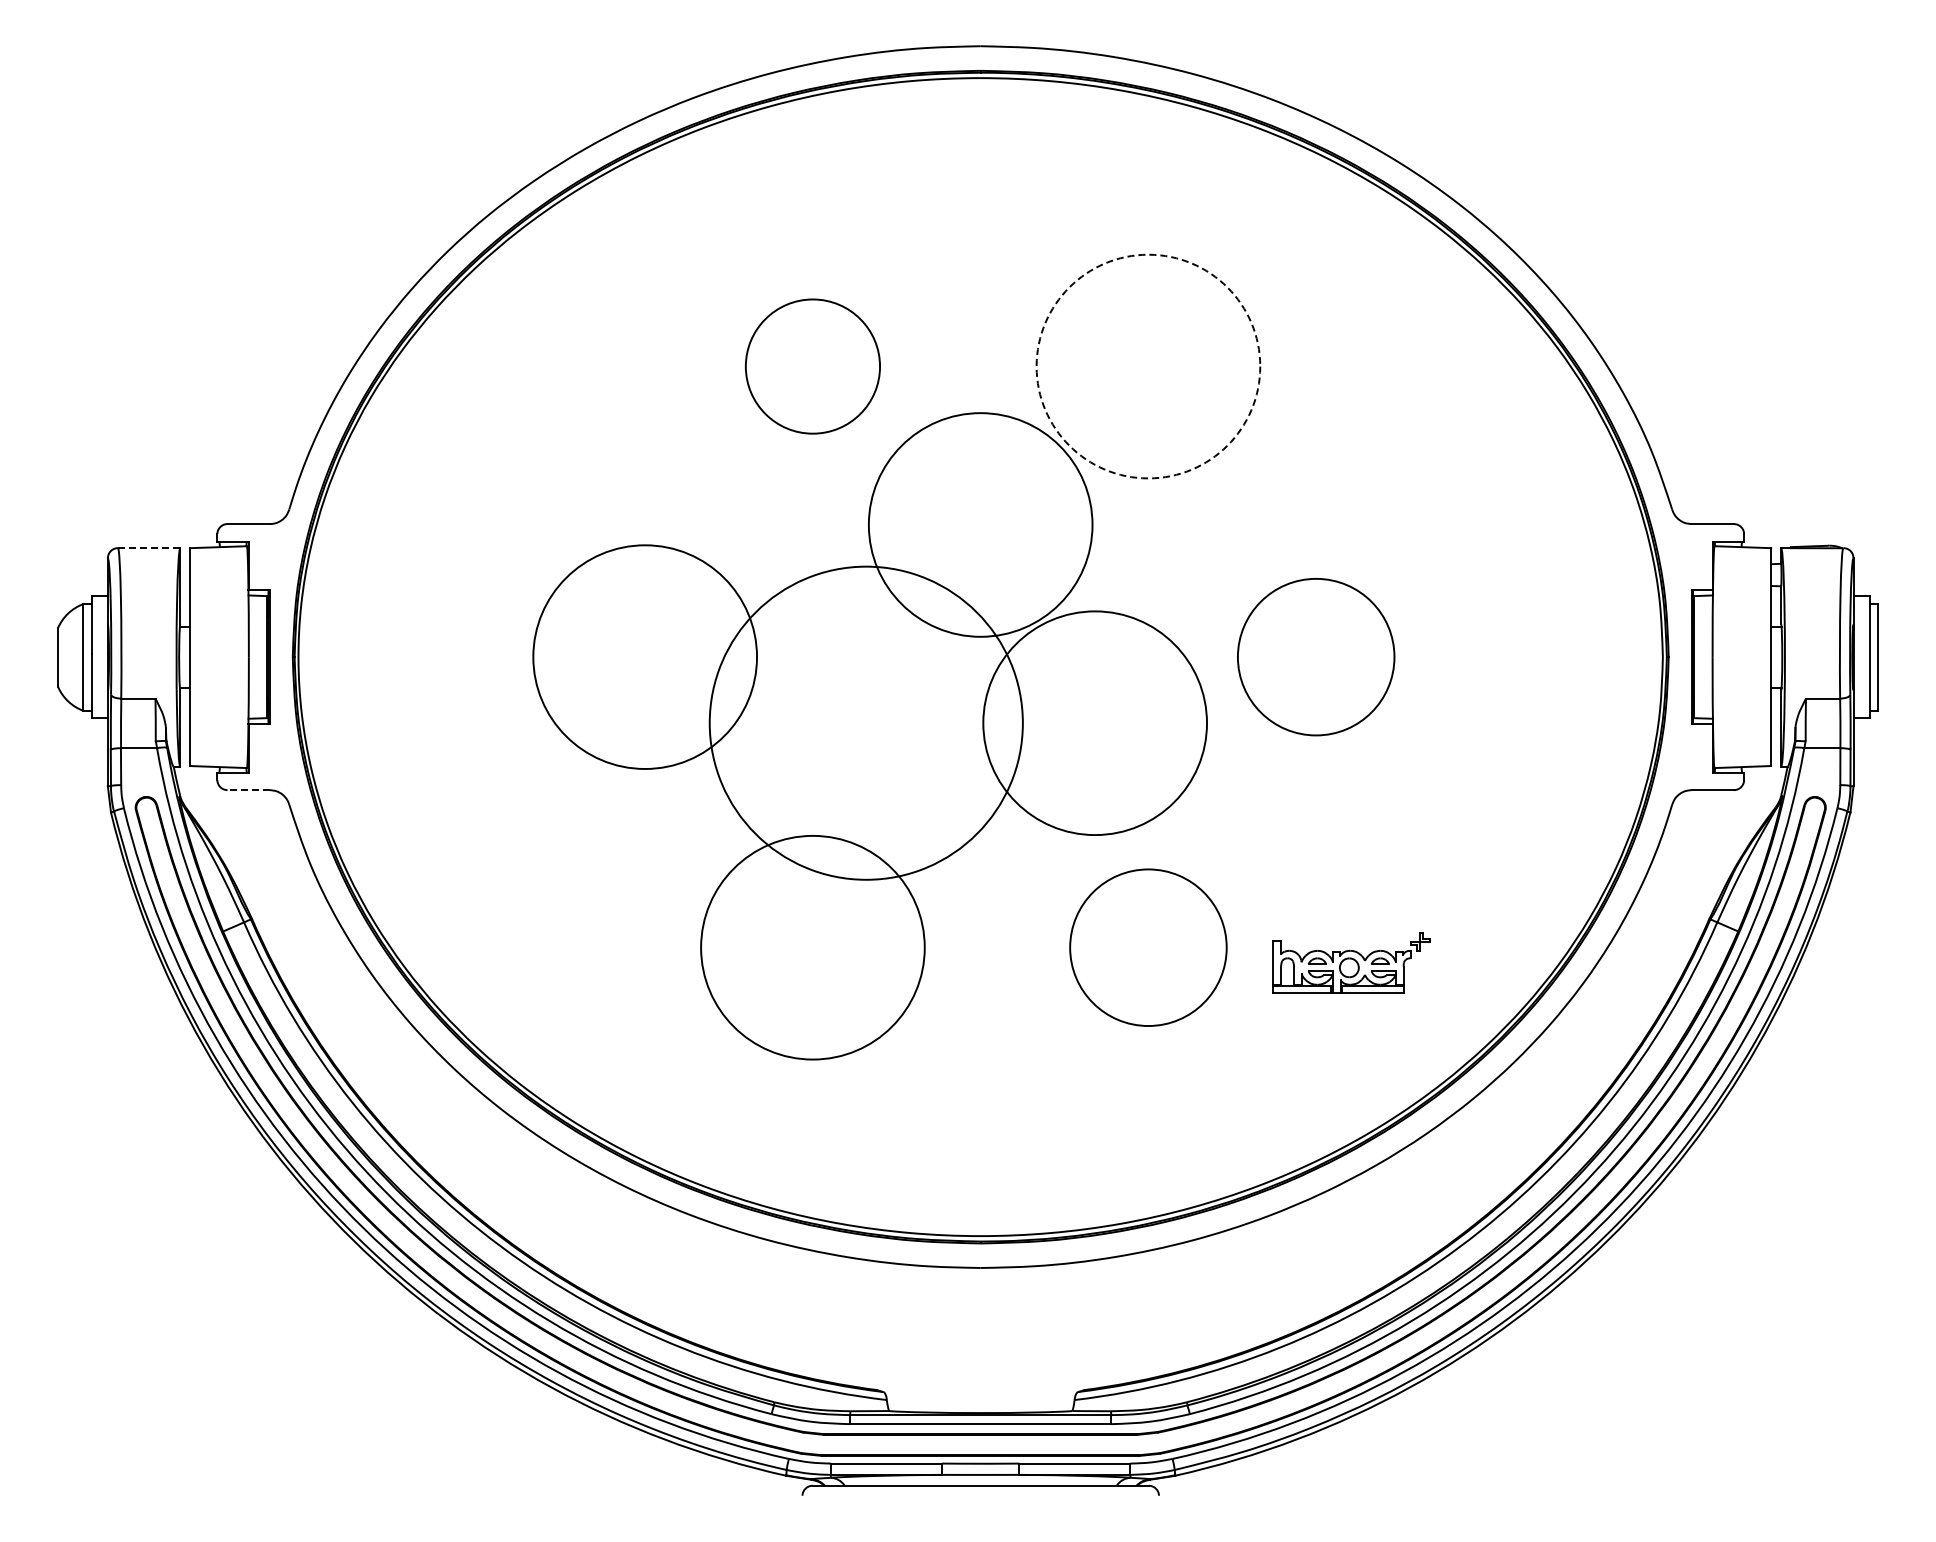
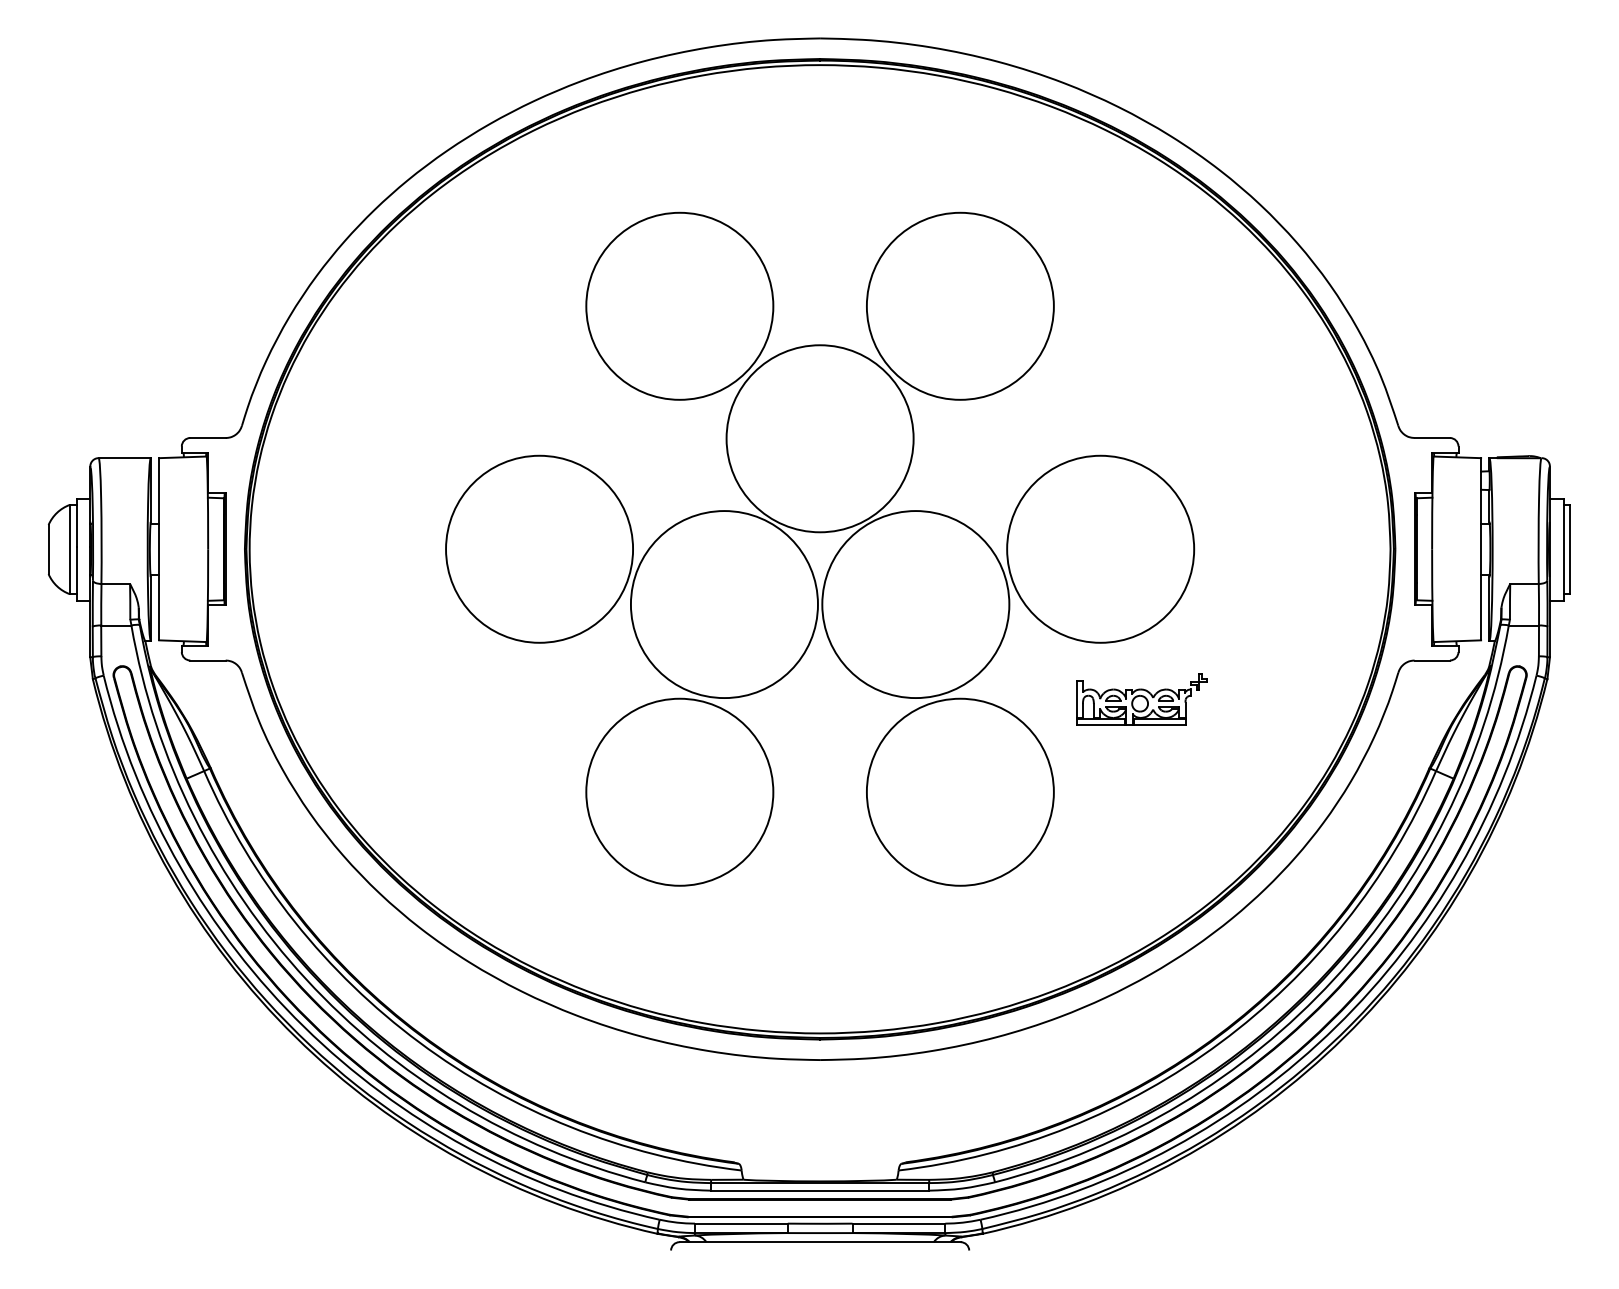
circle: (812, 366) -> (679, 306), size x1.67
circle: (1148, 366) -> (960, 306), dashed -> solid
line: (148, 548) -> (124, 458), dashed -> solid
circle: (1316, 656) -> (1100, 548), size x1.43
circle: (866, 723) -> (724, 604), size x0.71
line: (248, 790) -> (207, 660), dashed -> solid
circle: (1148, 947) -> (960, 792), size x1.43
part: (1351, 962) -> (1141, 699), moved

